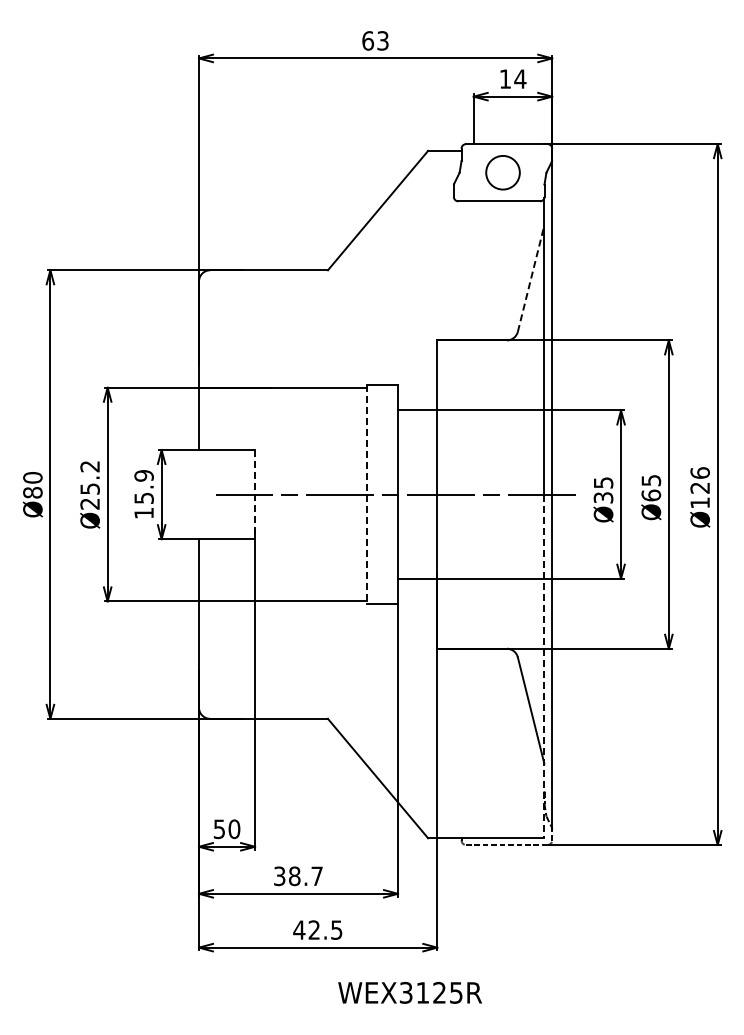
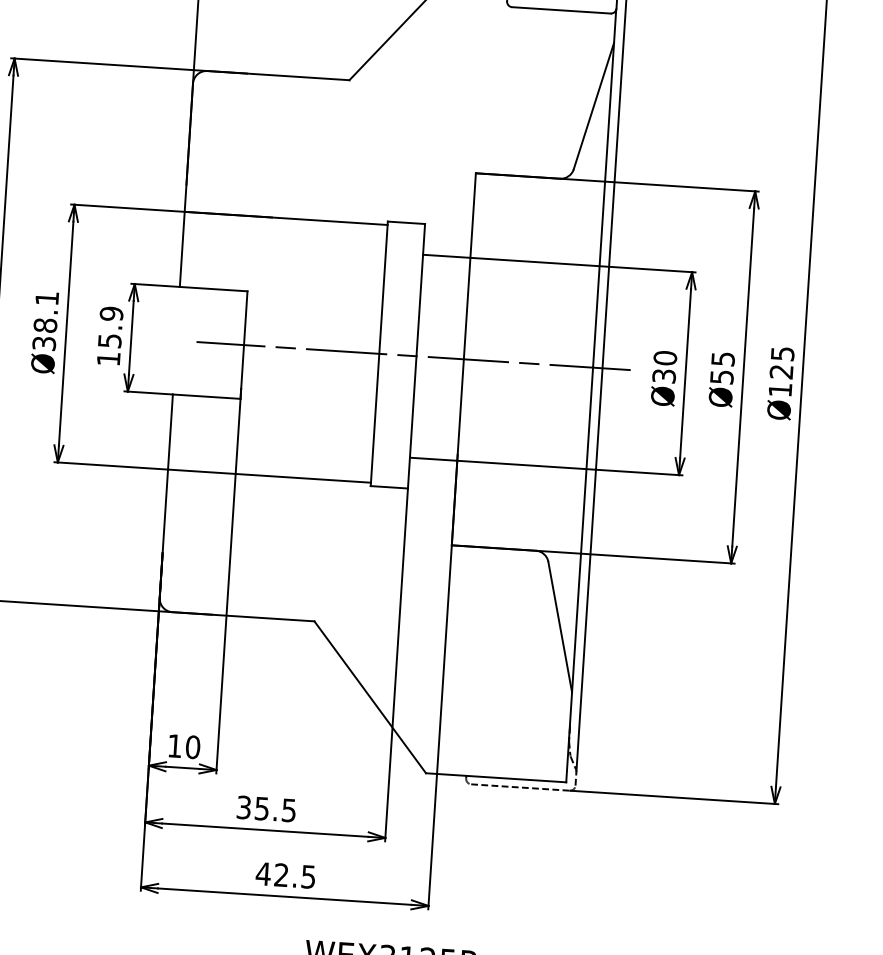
line: (531, 278) -> (594, 105), dashed -> solid
text: (700, 472) -> (783, 353), Ø126 -> Ø125
text: (603, 482) -> (665, 357), Ø35 -> Ø30
text: (89, 485) -> (44, 321), Ø25.2 -> Ø38.1
line: (255, 494) -> (244, 345), dashed -> solid
line: (367, 494) -> (379, 353), dashed -> solid
text: (651, 495) -> (722, 377), Ø65 -> Ø55
line: (544, 666) -> (579, 575), dashed -> solid
text: (218, 829) -> (173, 746), 50 -> 10
text: (305, 876) -> (275, 809), 38.7 -> 35.5

